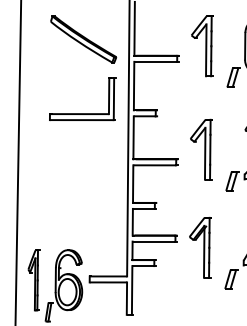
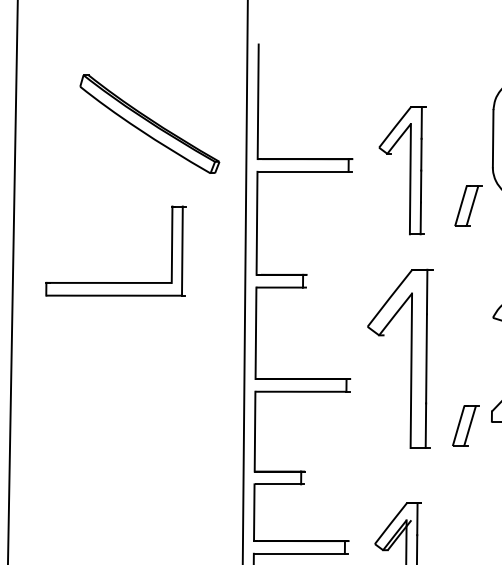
part: (202, 46) -> (402, 171), moved
part: (82, 113) -> (115, 281), moved
part: (201, 149) -> (400, 358), size x1.4

